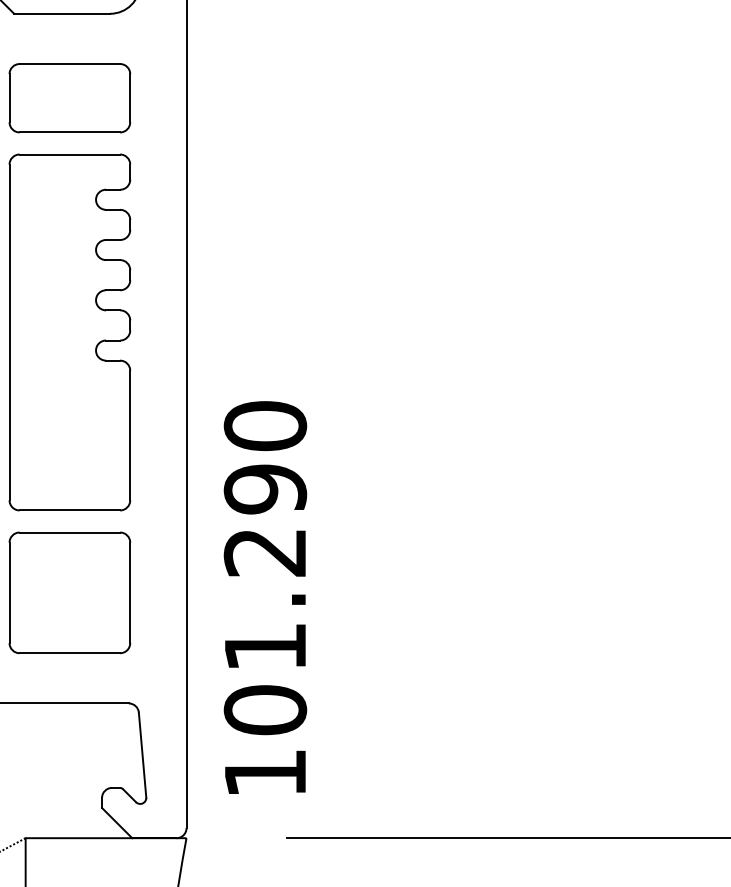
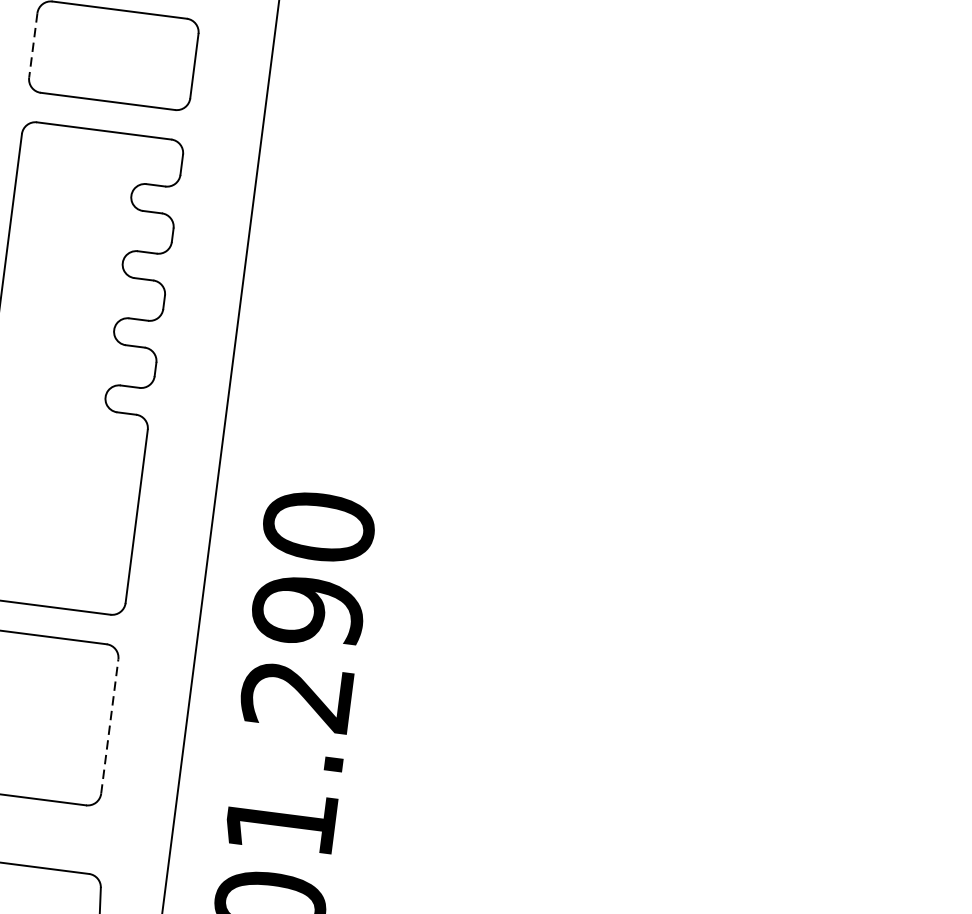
line: (9, 98) -> (33, 45), solid -> dashed
line: (130, 592) -> (110, 726), solid -> dashed

